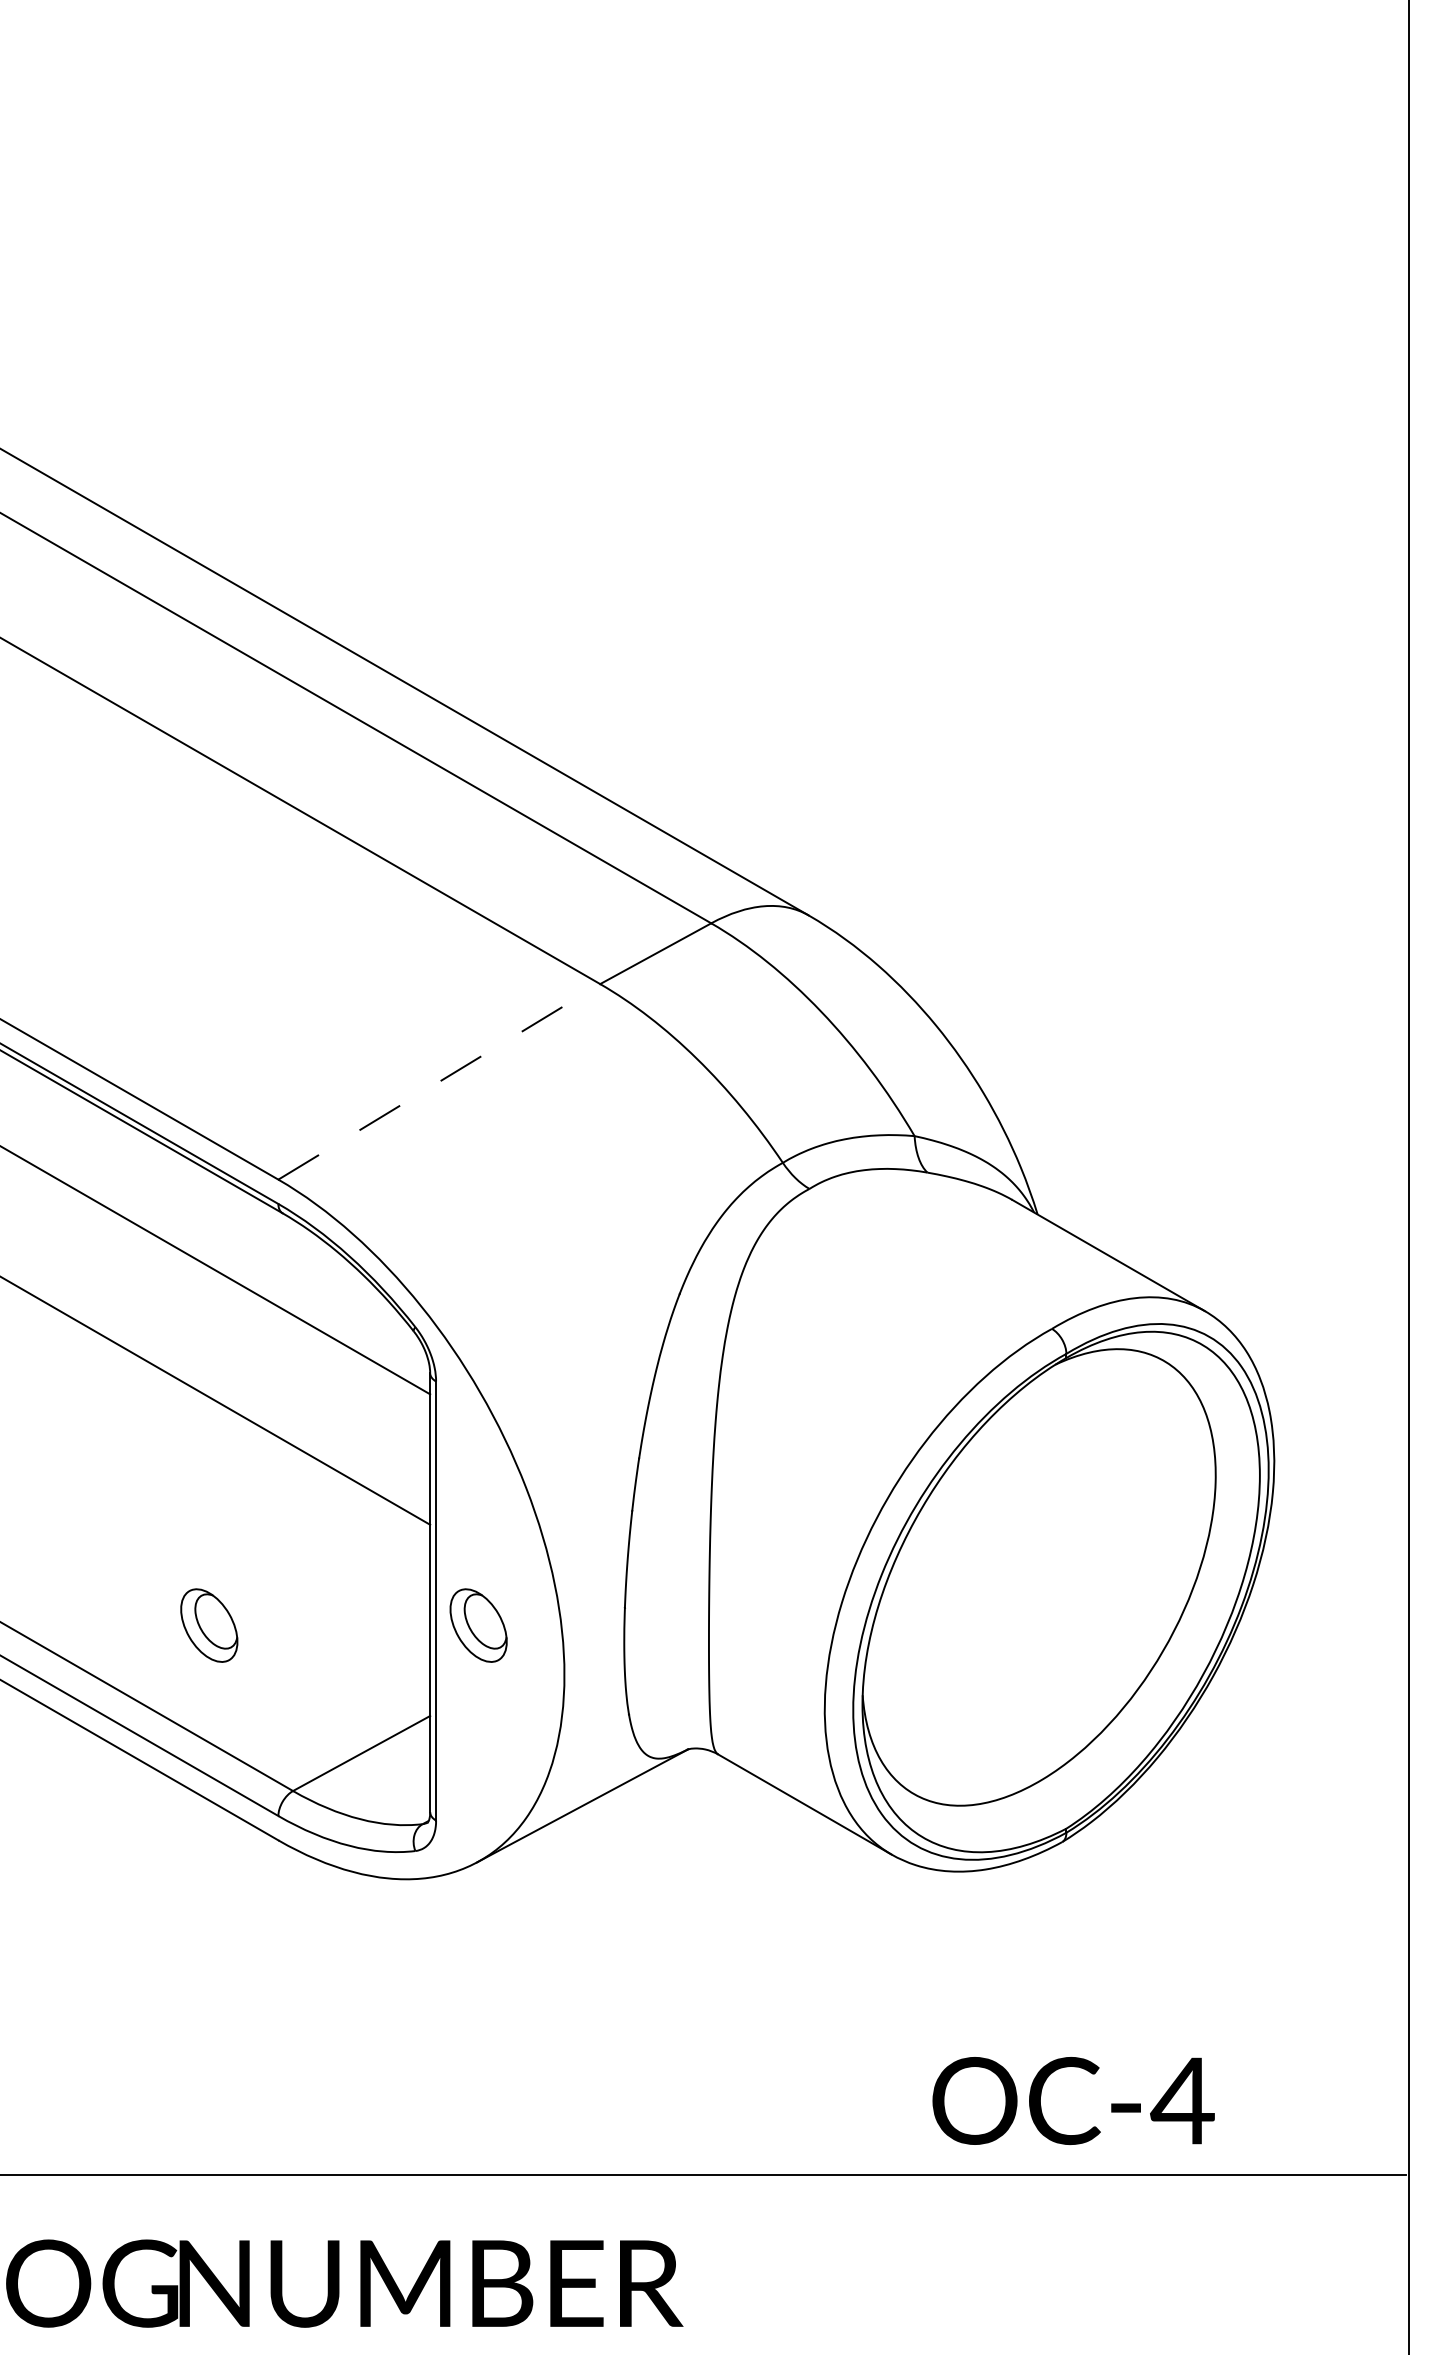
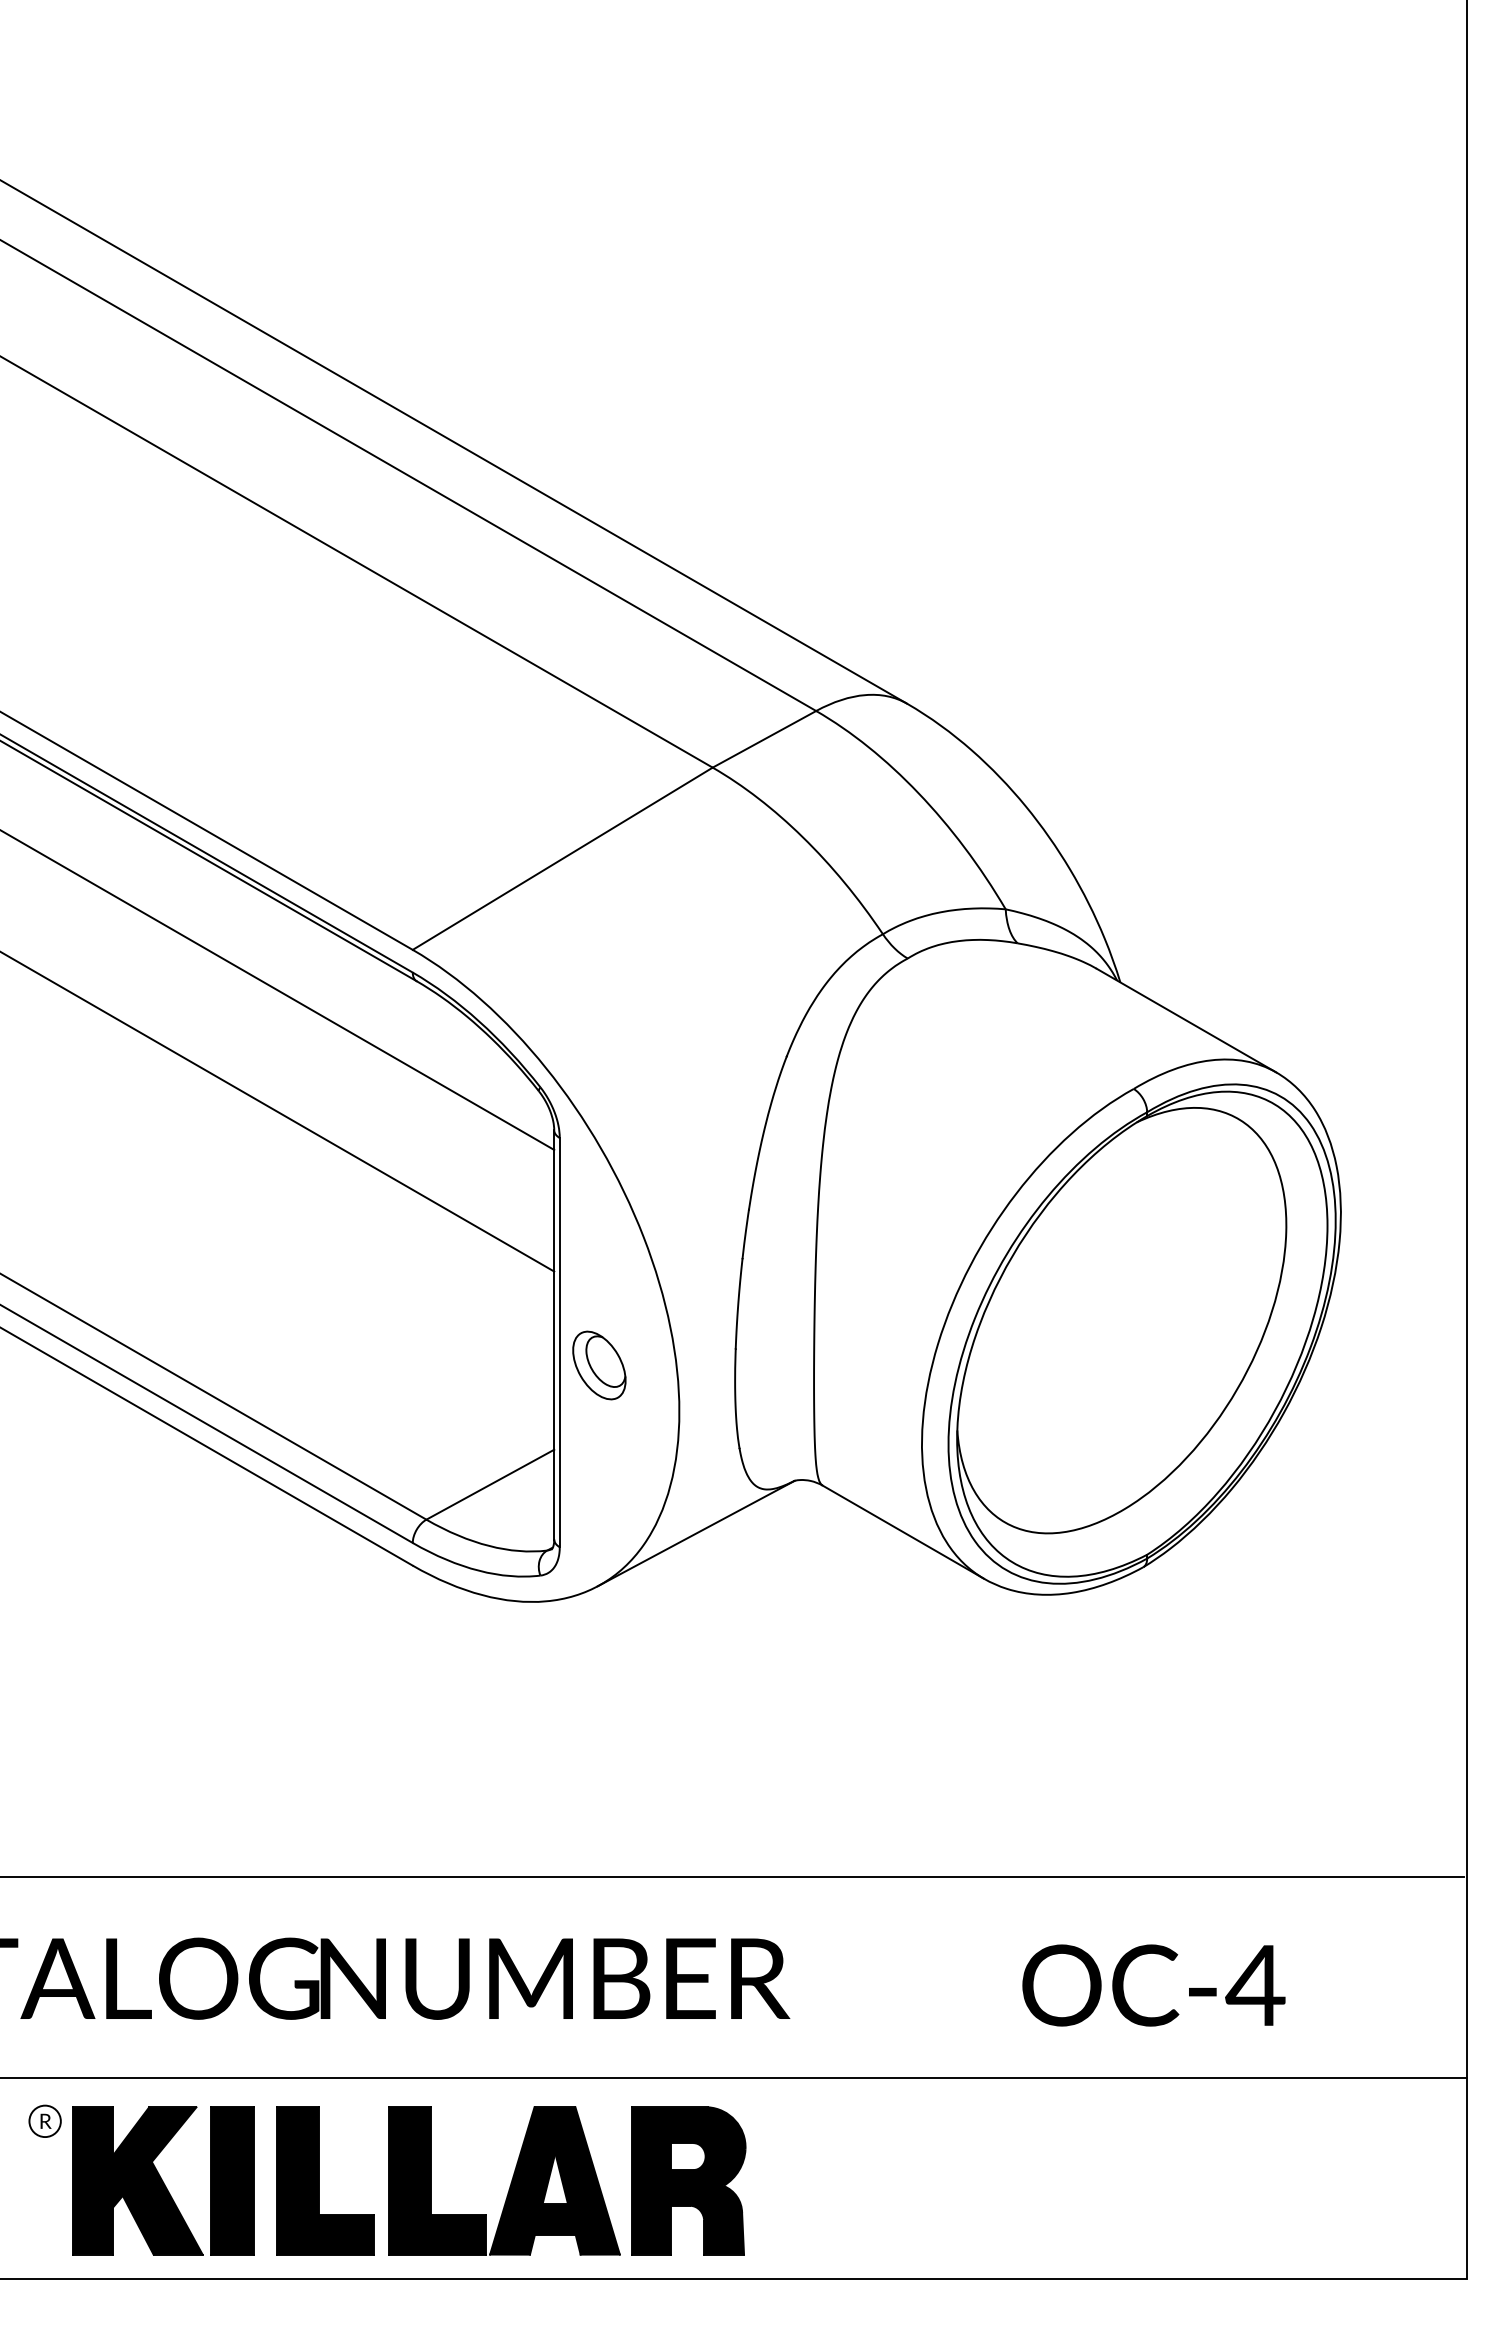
line: (440, 1081) -> (563, 858), dashed -> solid
part: (209, 1625) -> (348, 1365), removed
text: (1073, 2100) -> (1153, 1985), moved

